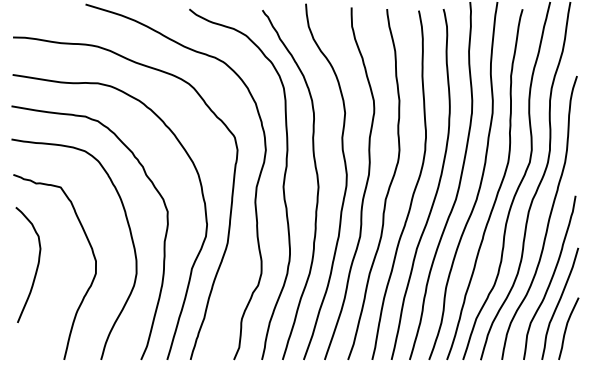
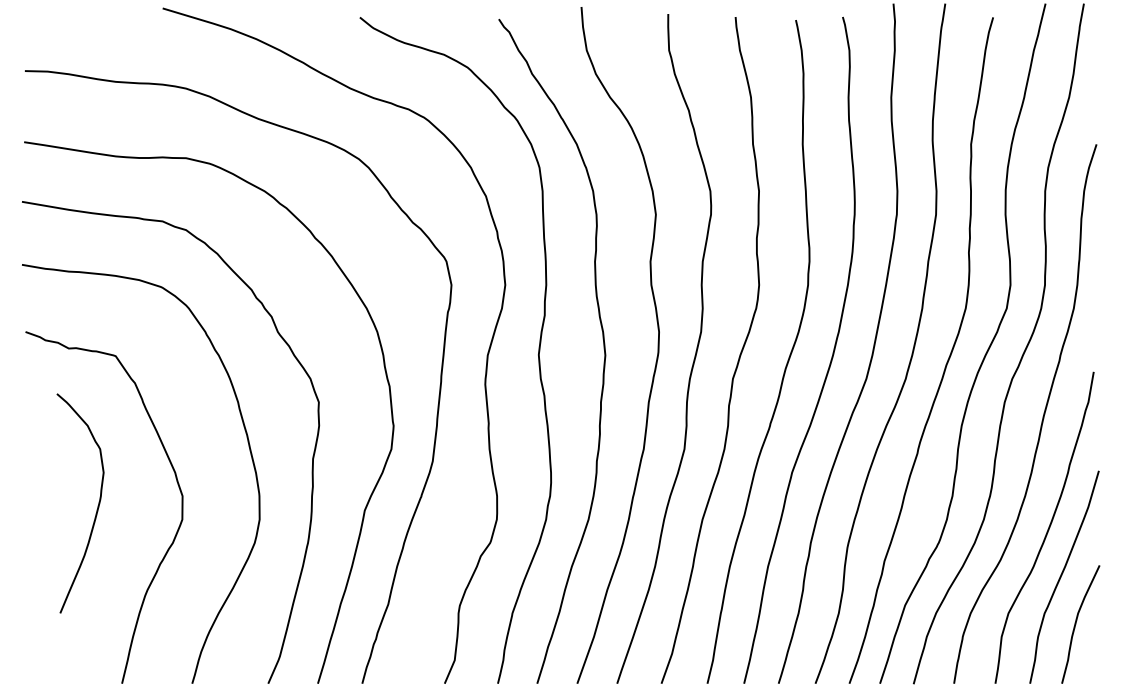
curve: (36, 266) -> (96, 506), moved

